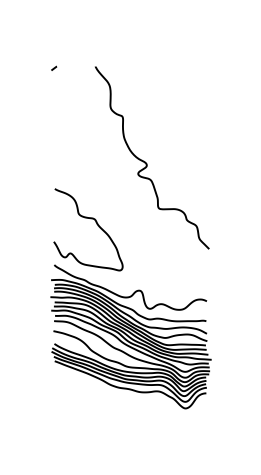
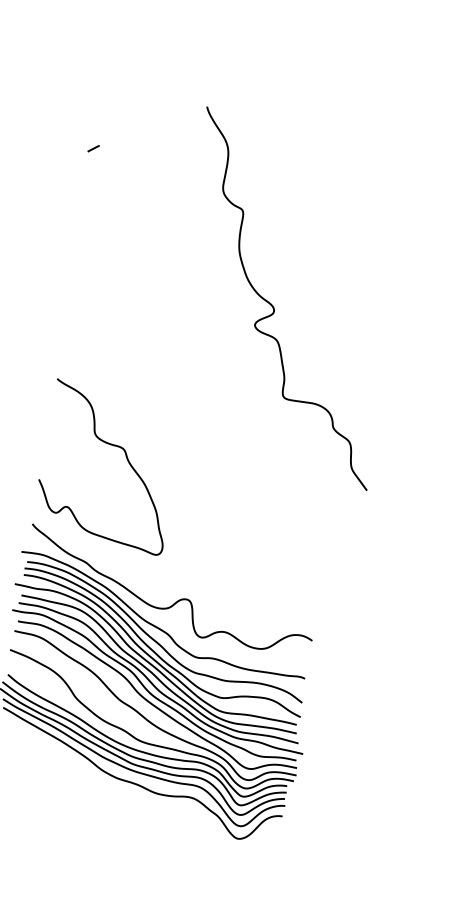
curve: (146, 162) -> (274, 305), moved

